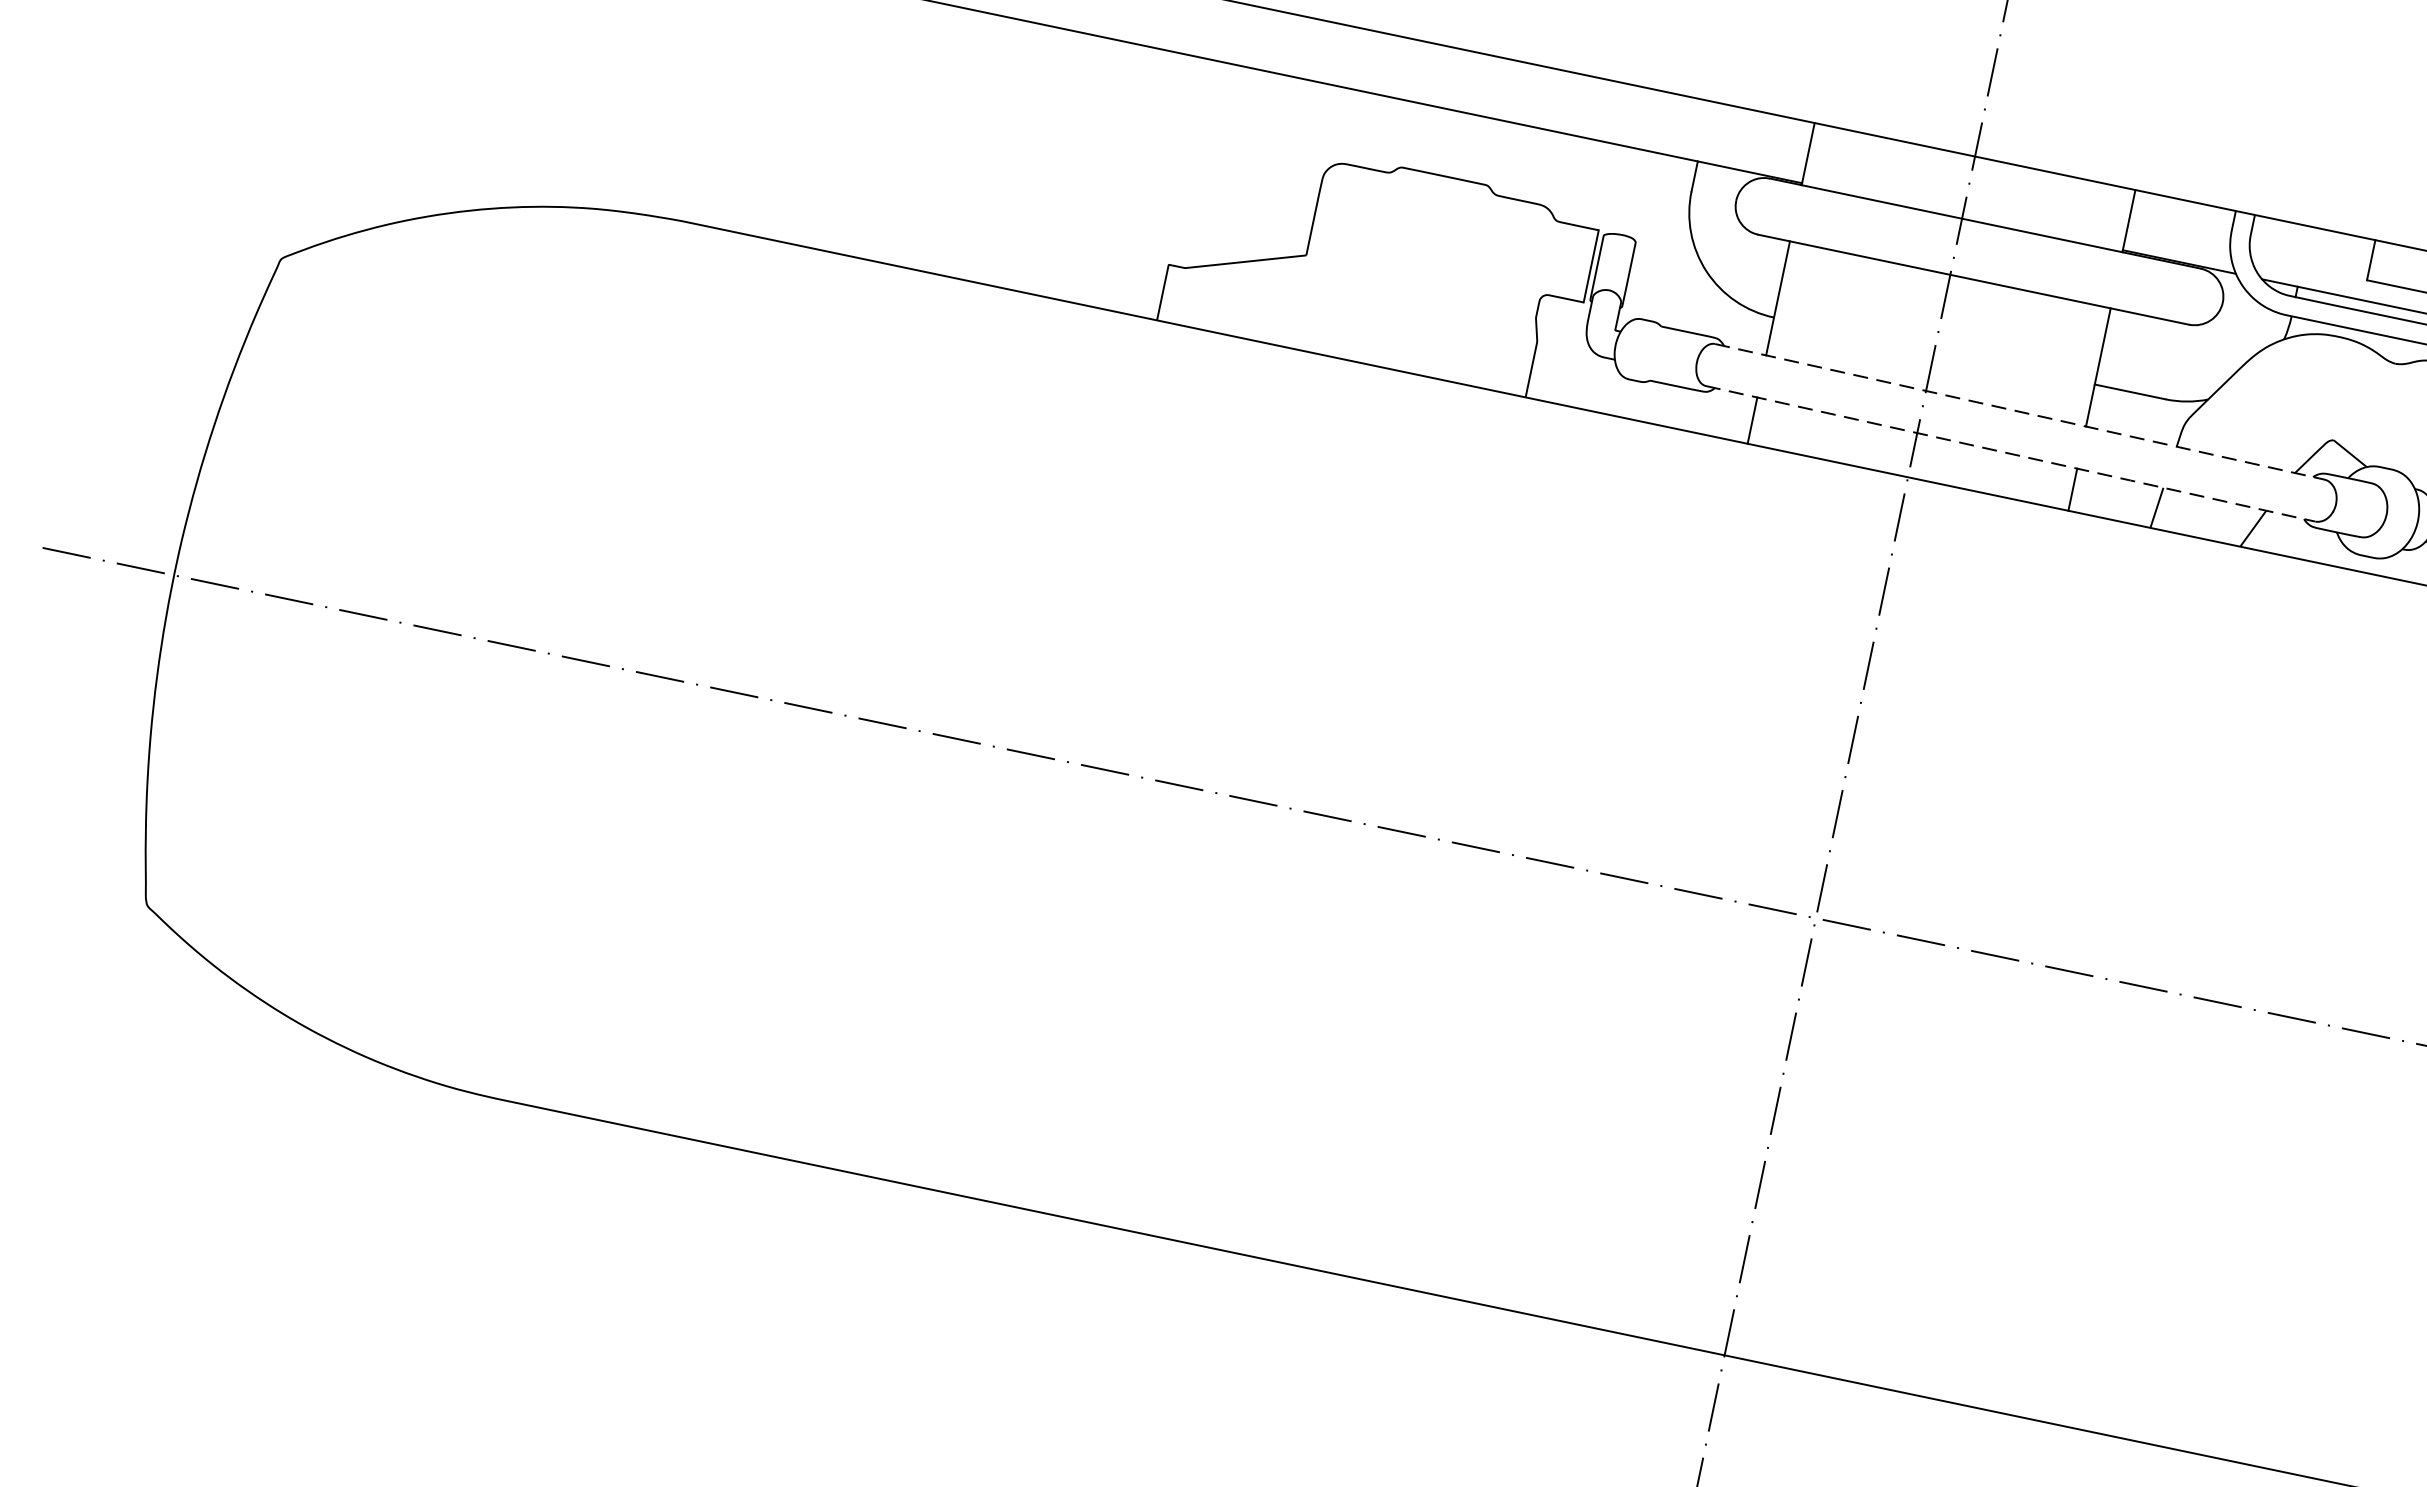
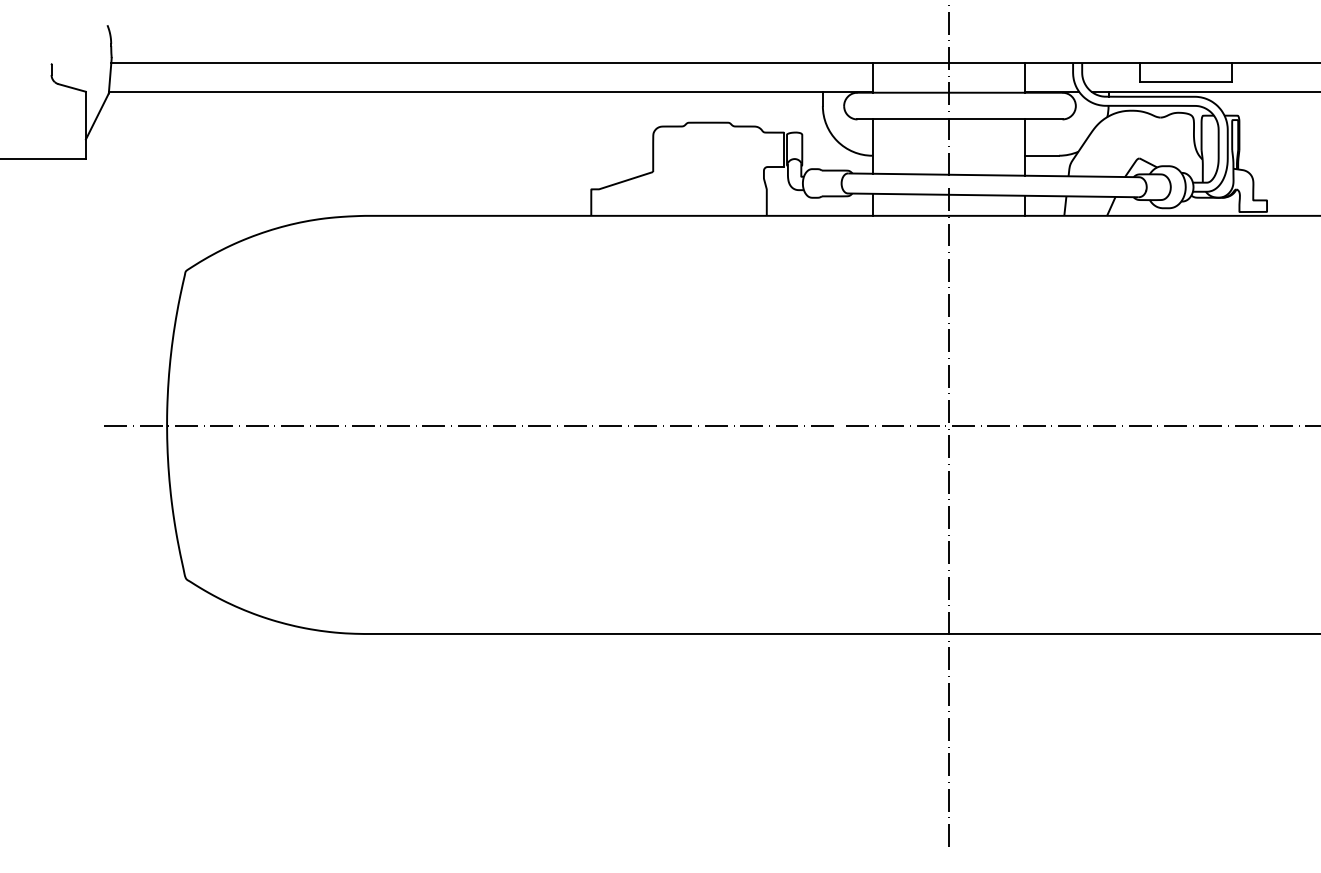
line: (2019, 412) -> (993, 175), dashed -> solid
line: (2010, 454) -> (993, 195), dashed -> solid

